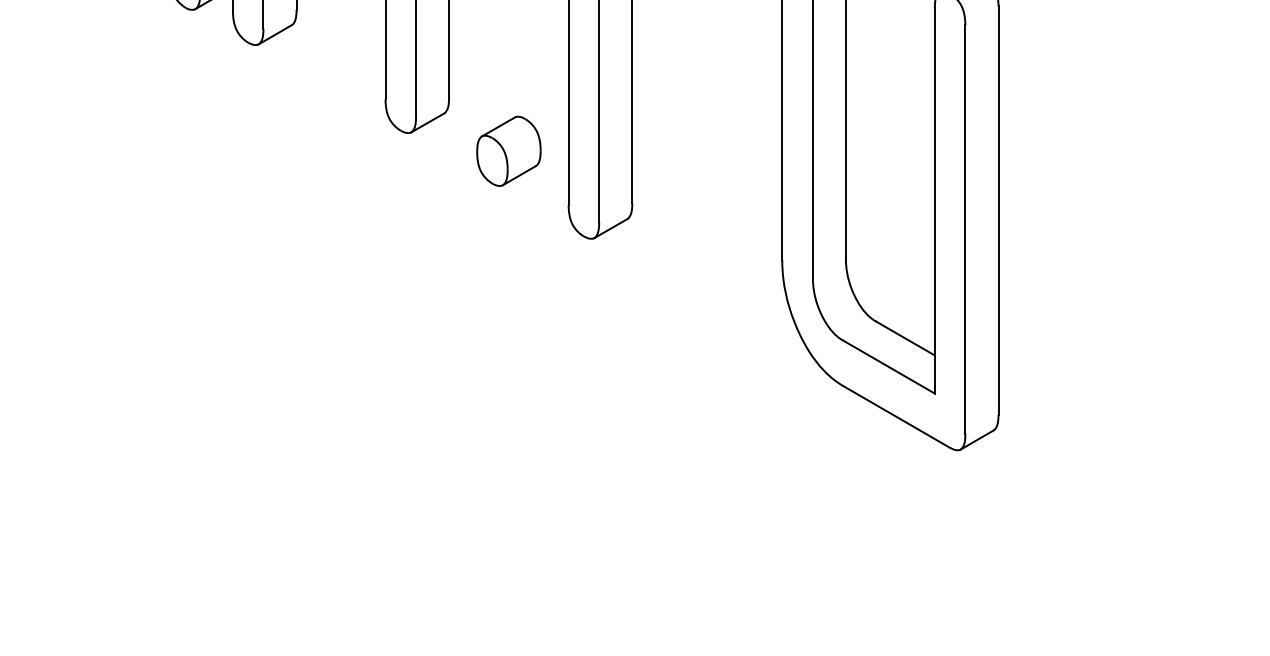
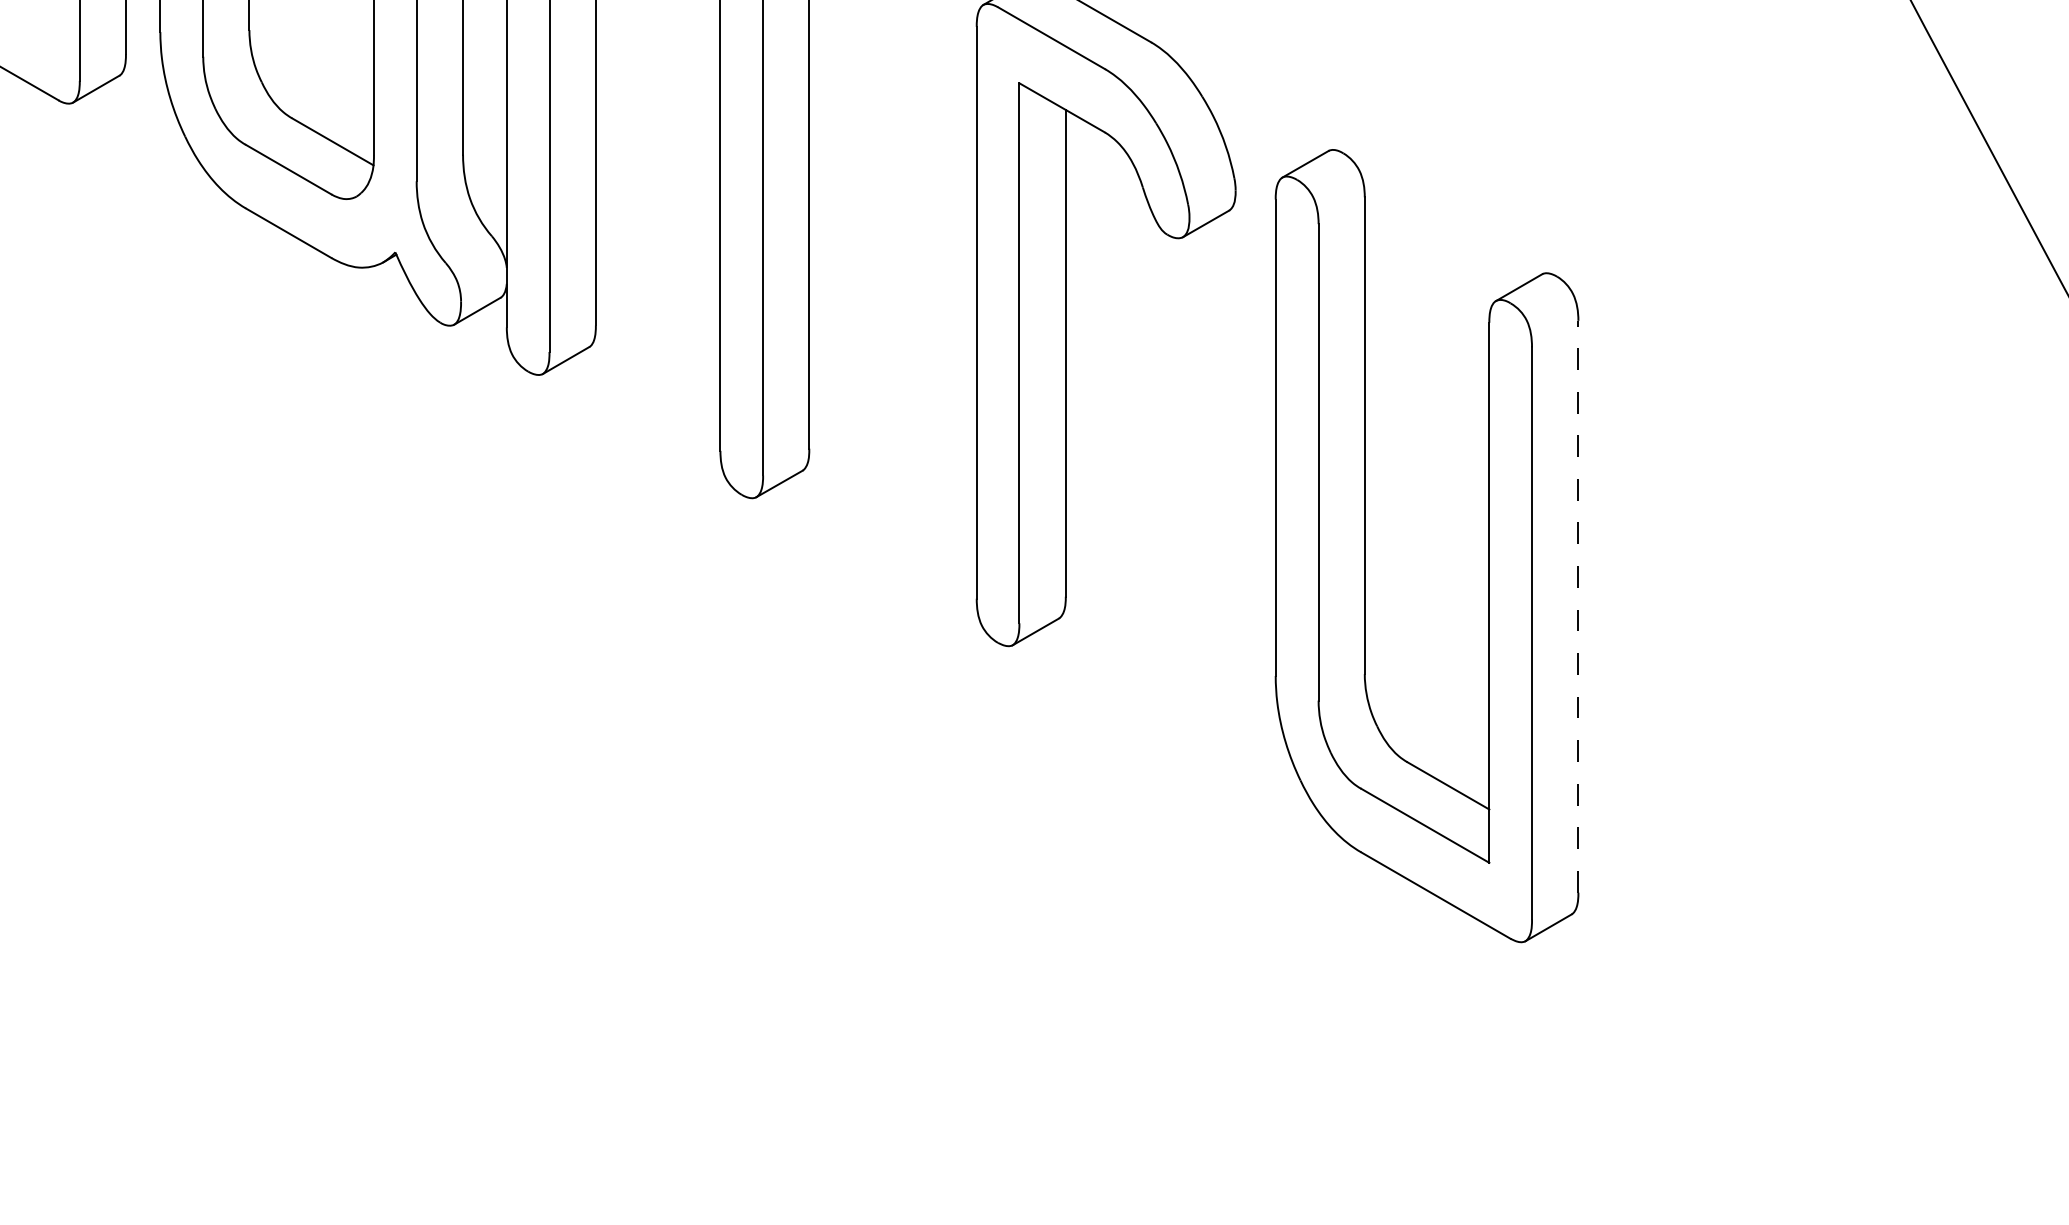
part: (508, 151) -> (892, 523), removed
line: (998, 210) -> (1578, 606), solid -> dashed

